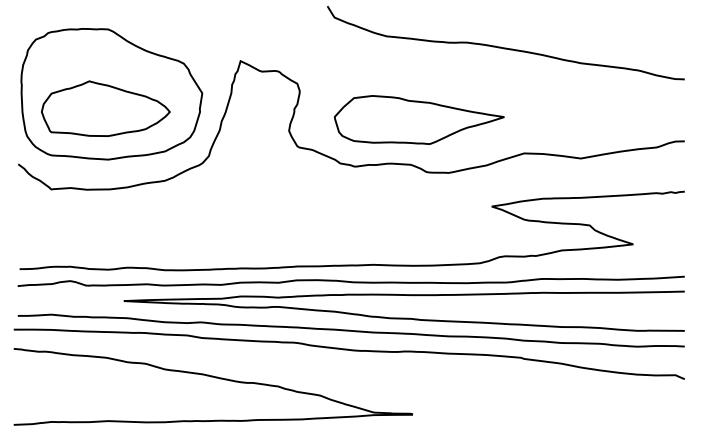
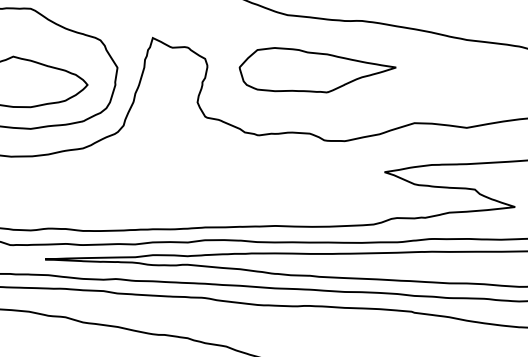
part: (418, 119) -> (316, 69), moved

